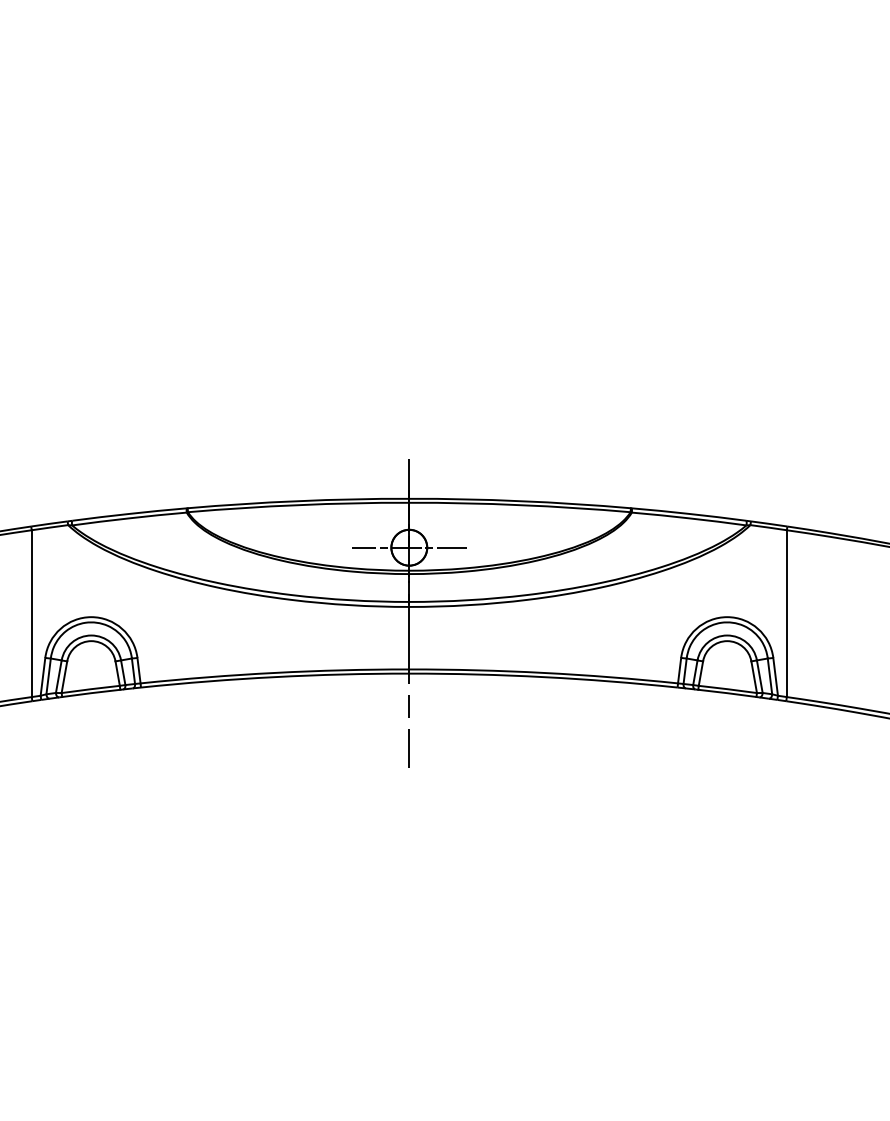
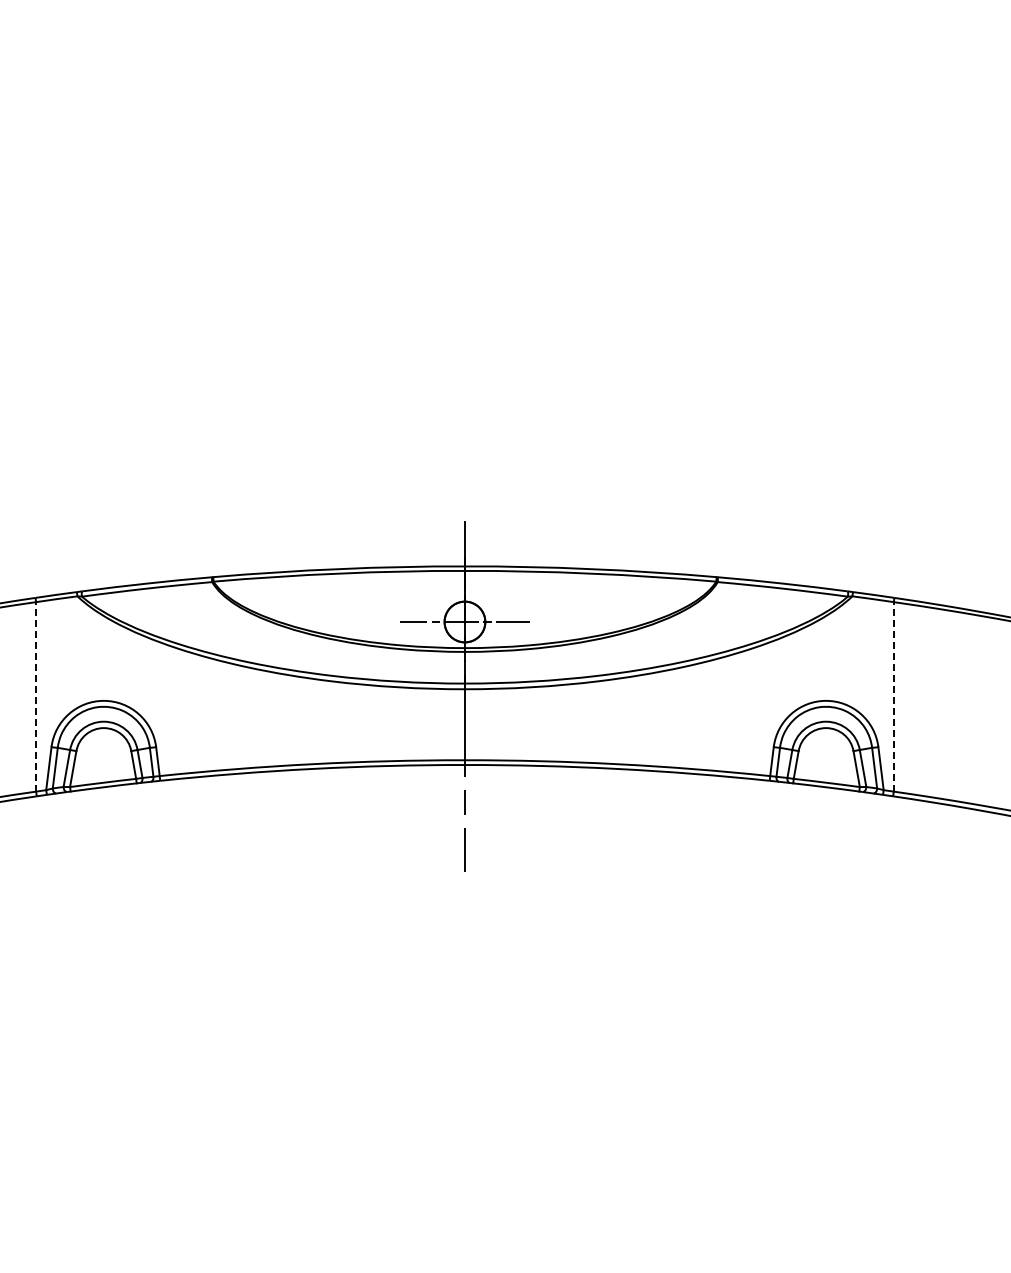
line: (32, 613) -> (36, 696), solid -> dashed
line: (786, 613) -> (893, 696), solid -> dashed

